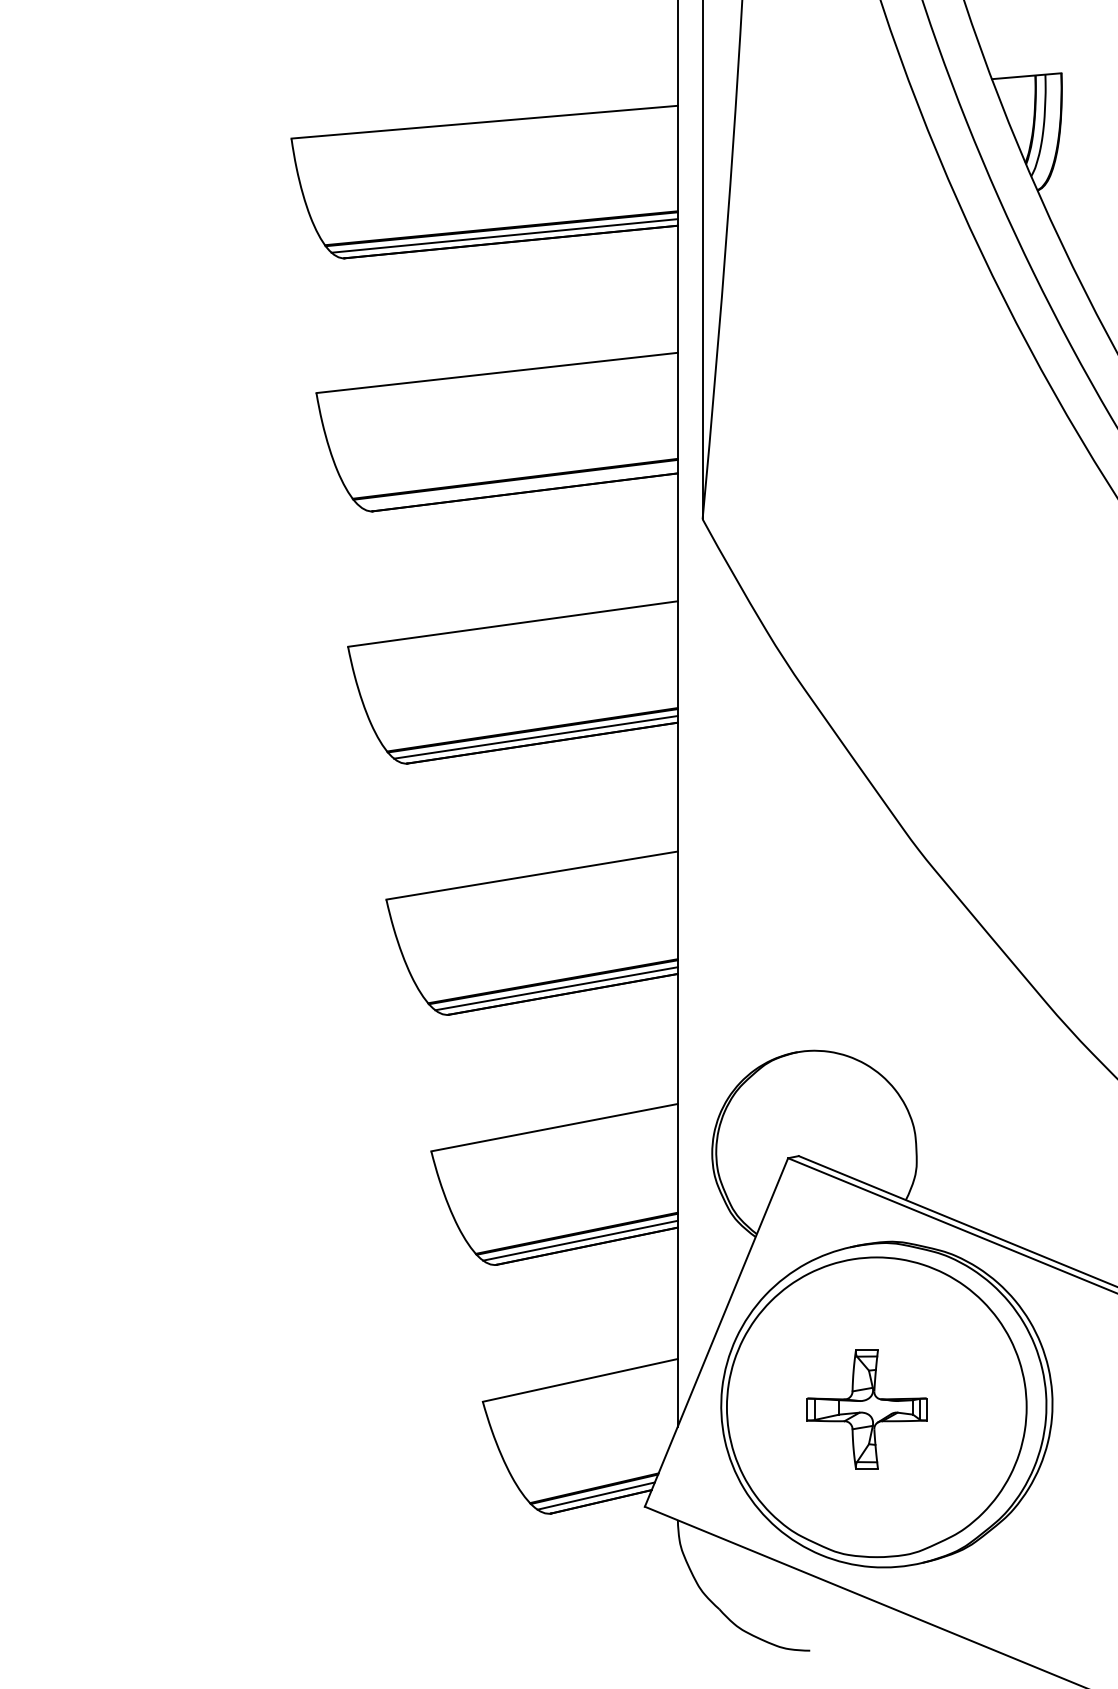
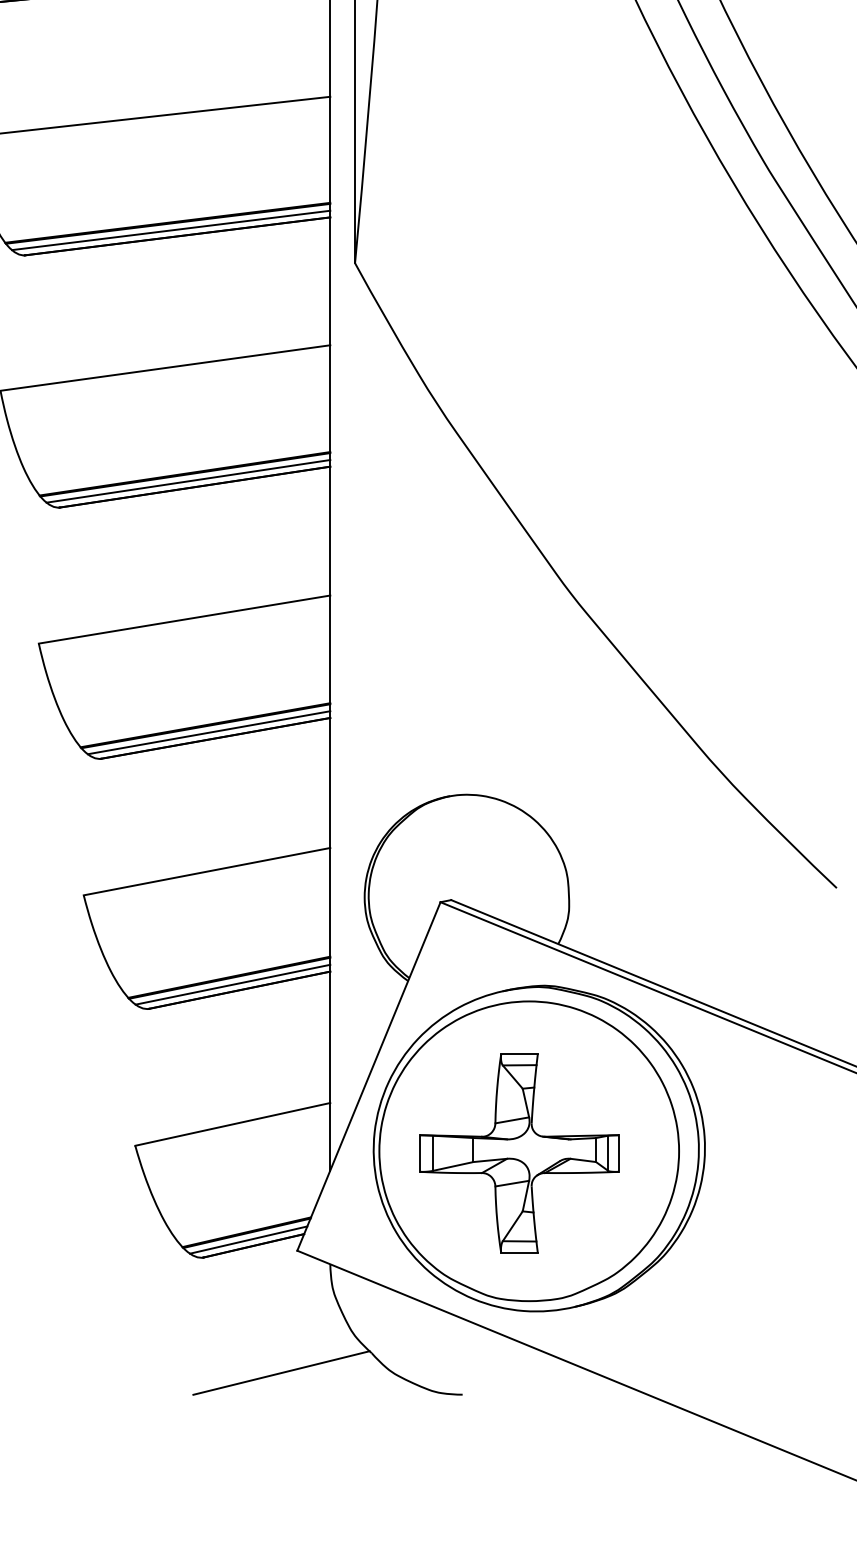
line: (518, 486) -> (170, 230), added
part: (866, 1409) -> (518, 1153), size x1.67
line: (628, 1628) -> (280, 1372), added

